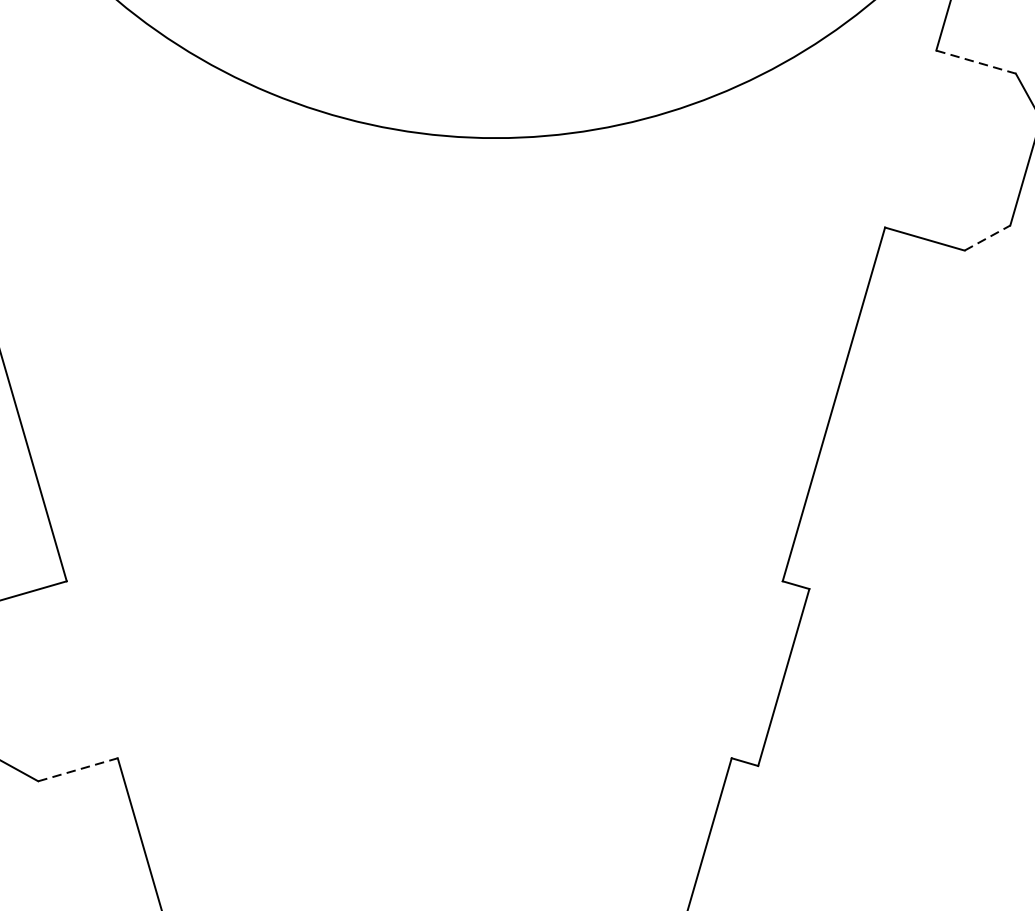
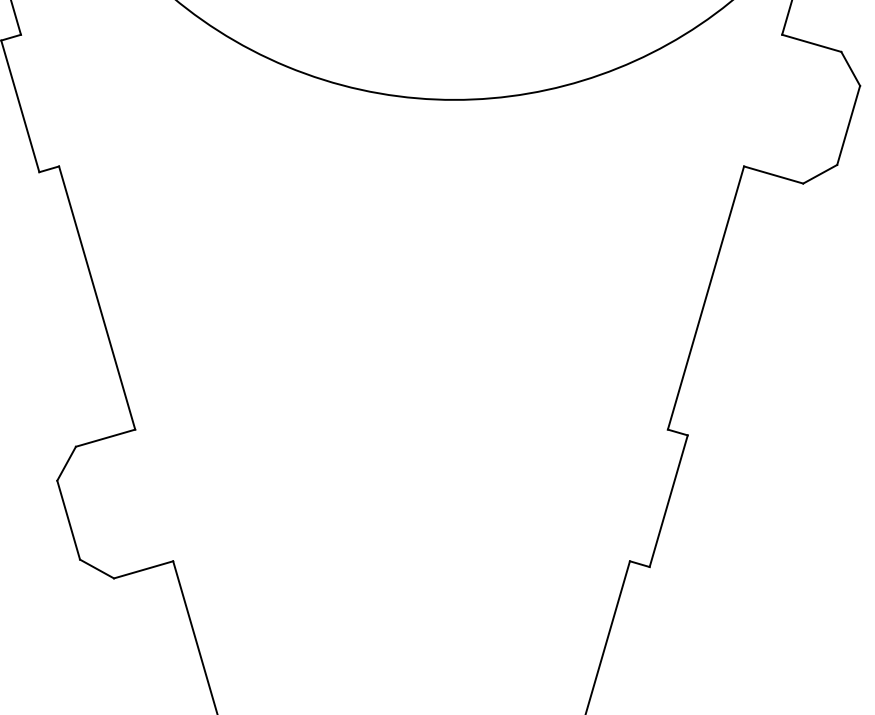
line: (975, 62) -> (811, 43), dashed -> solid
line: (987, 238) -> (820, 174), dashed -> solid
line: (77, 769) -> (143, 569), dashed -> solid

